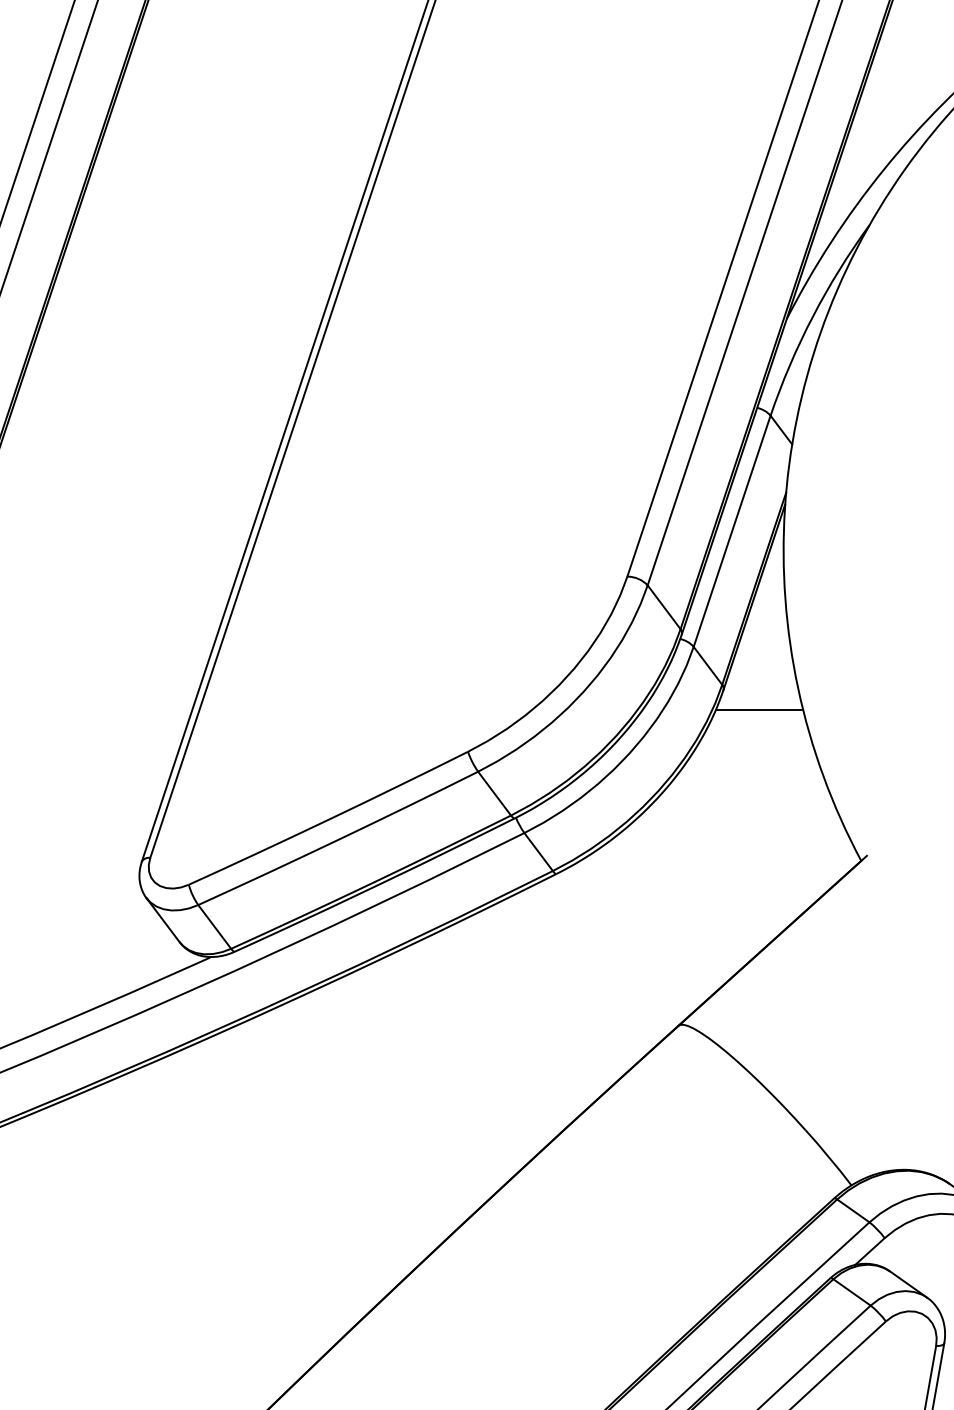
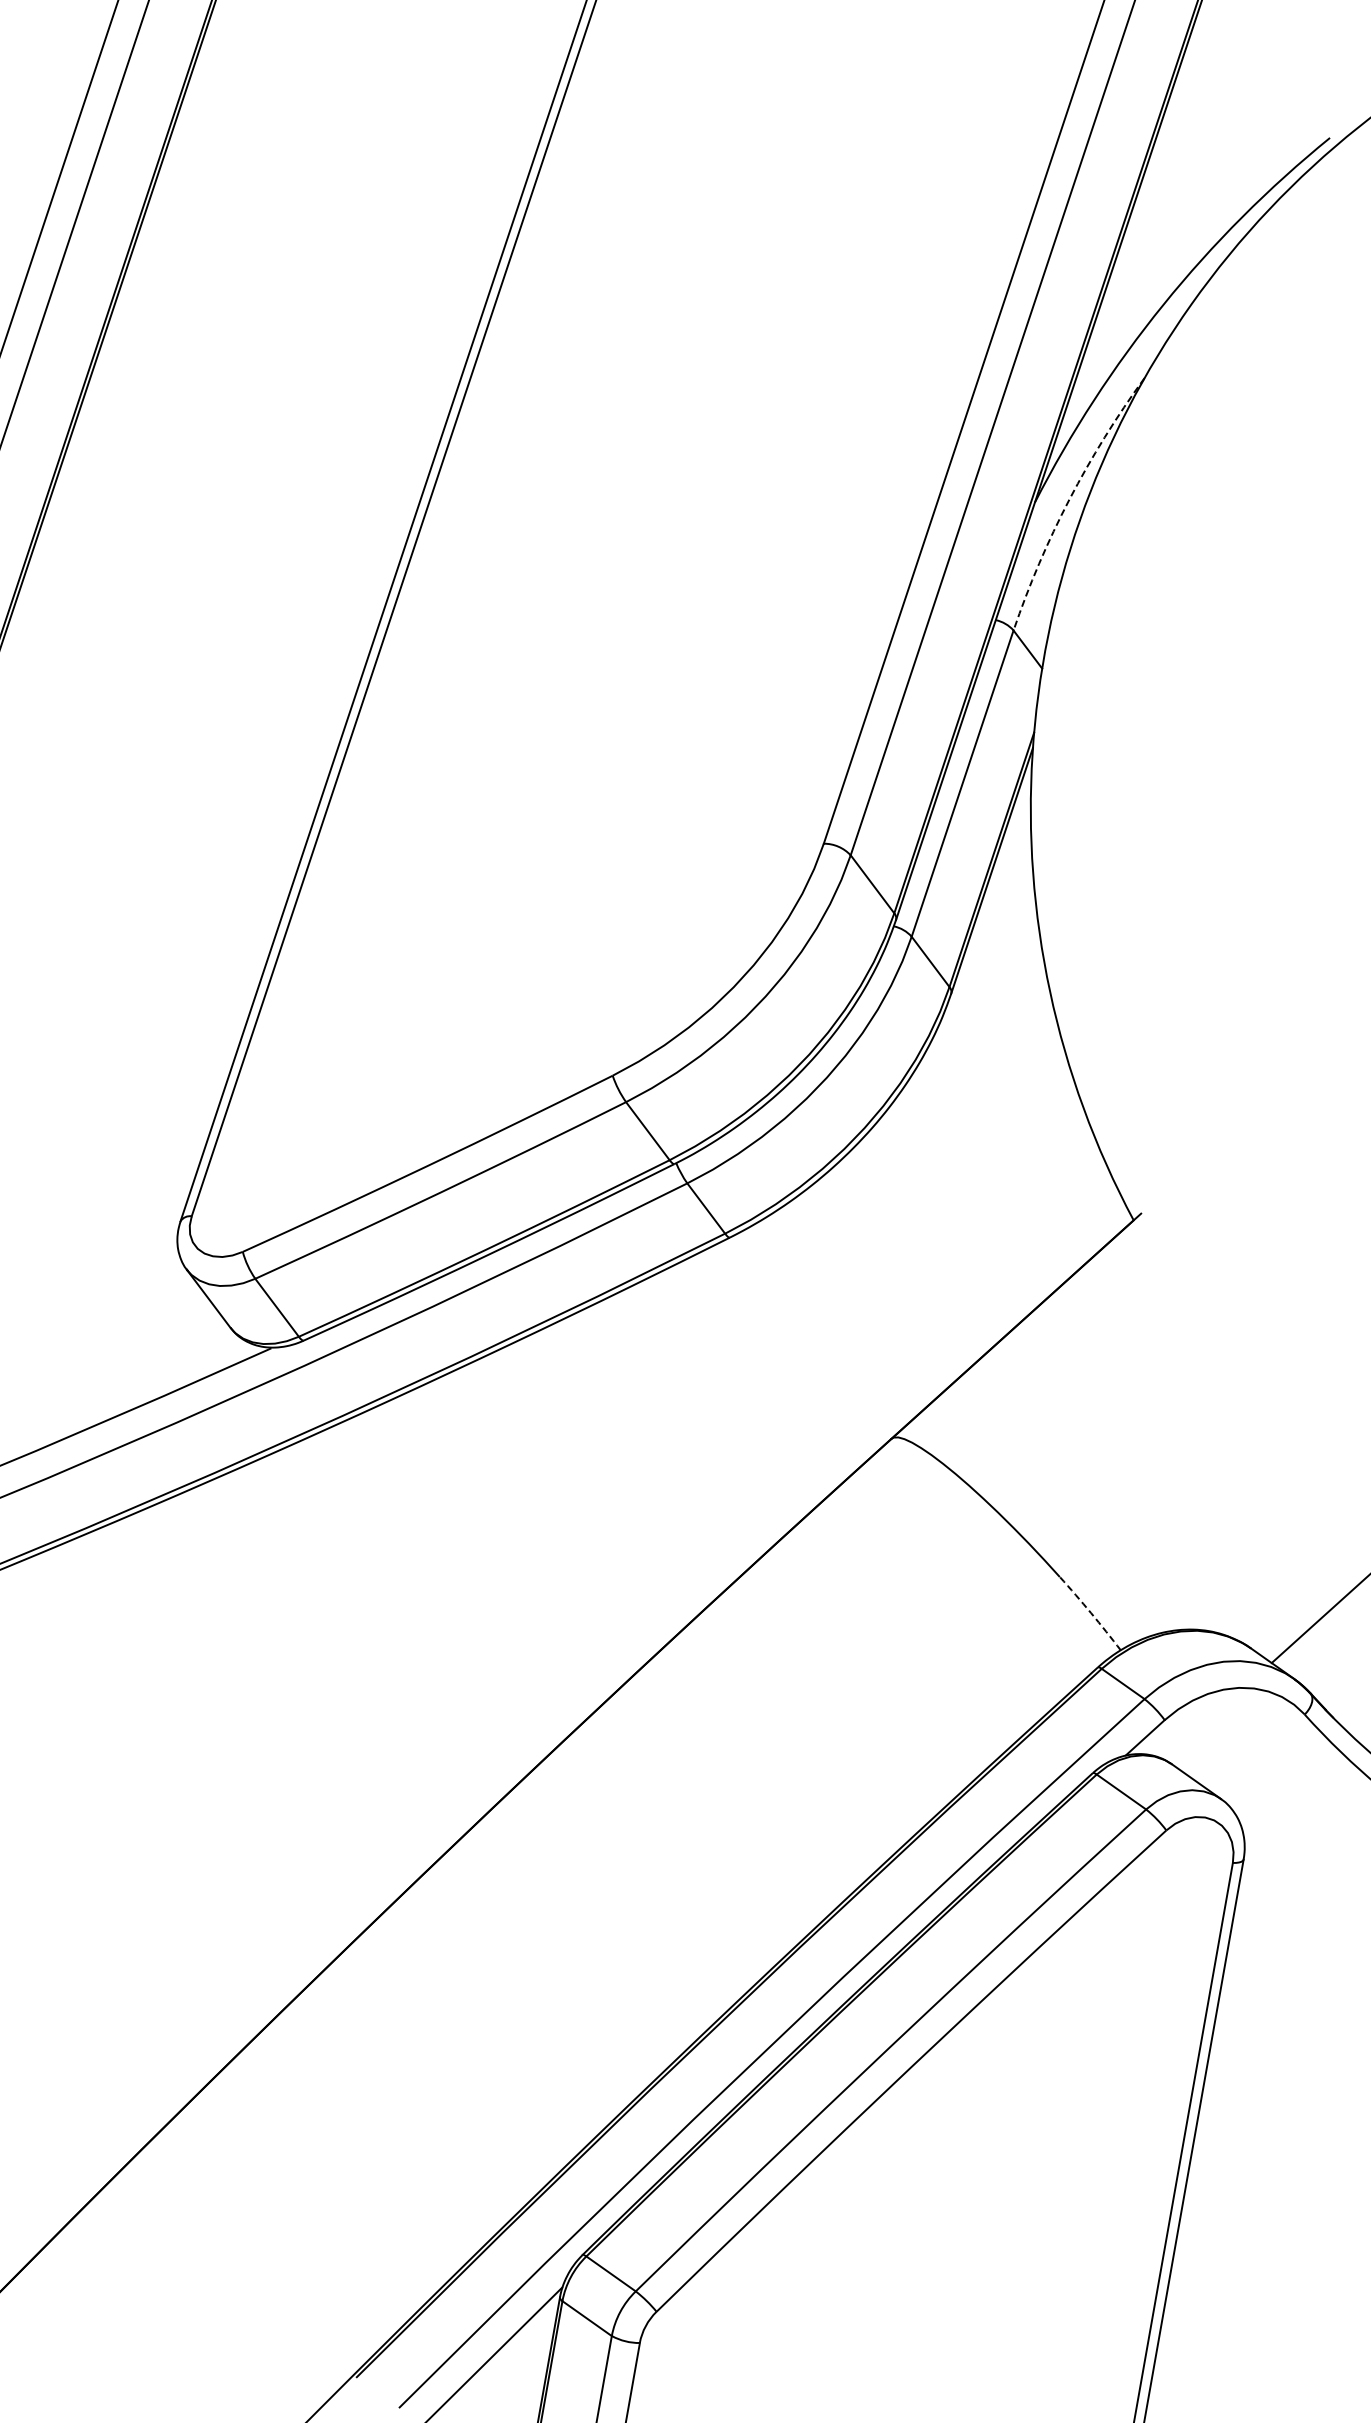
arc: (812, 316) -> (1069, 499), solid -> dashed
line: (759, 709) -> (998, 1019), removed
arc: (829, 1157) -> (1091, 1613), solid -> dashed

